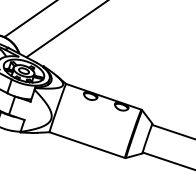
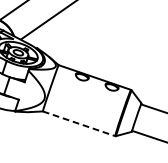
line: (87, 145) -> (79, 124), solid -> dashed

